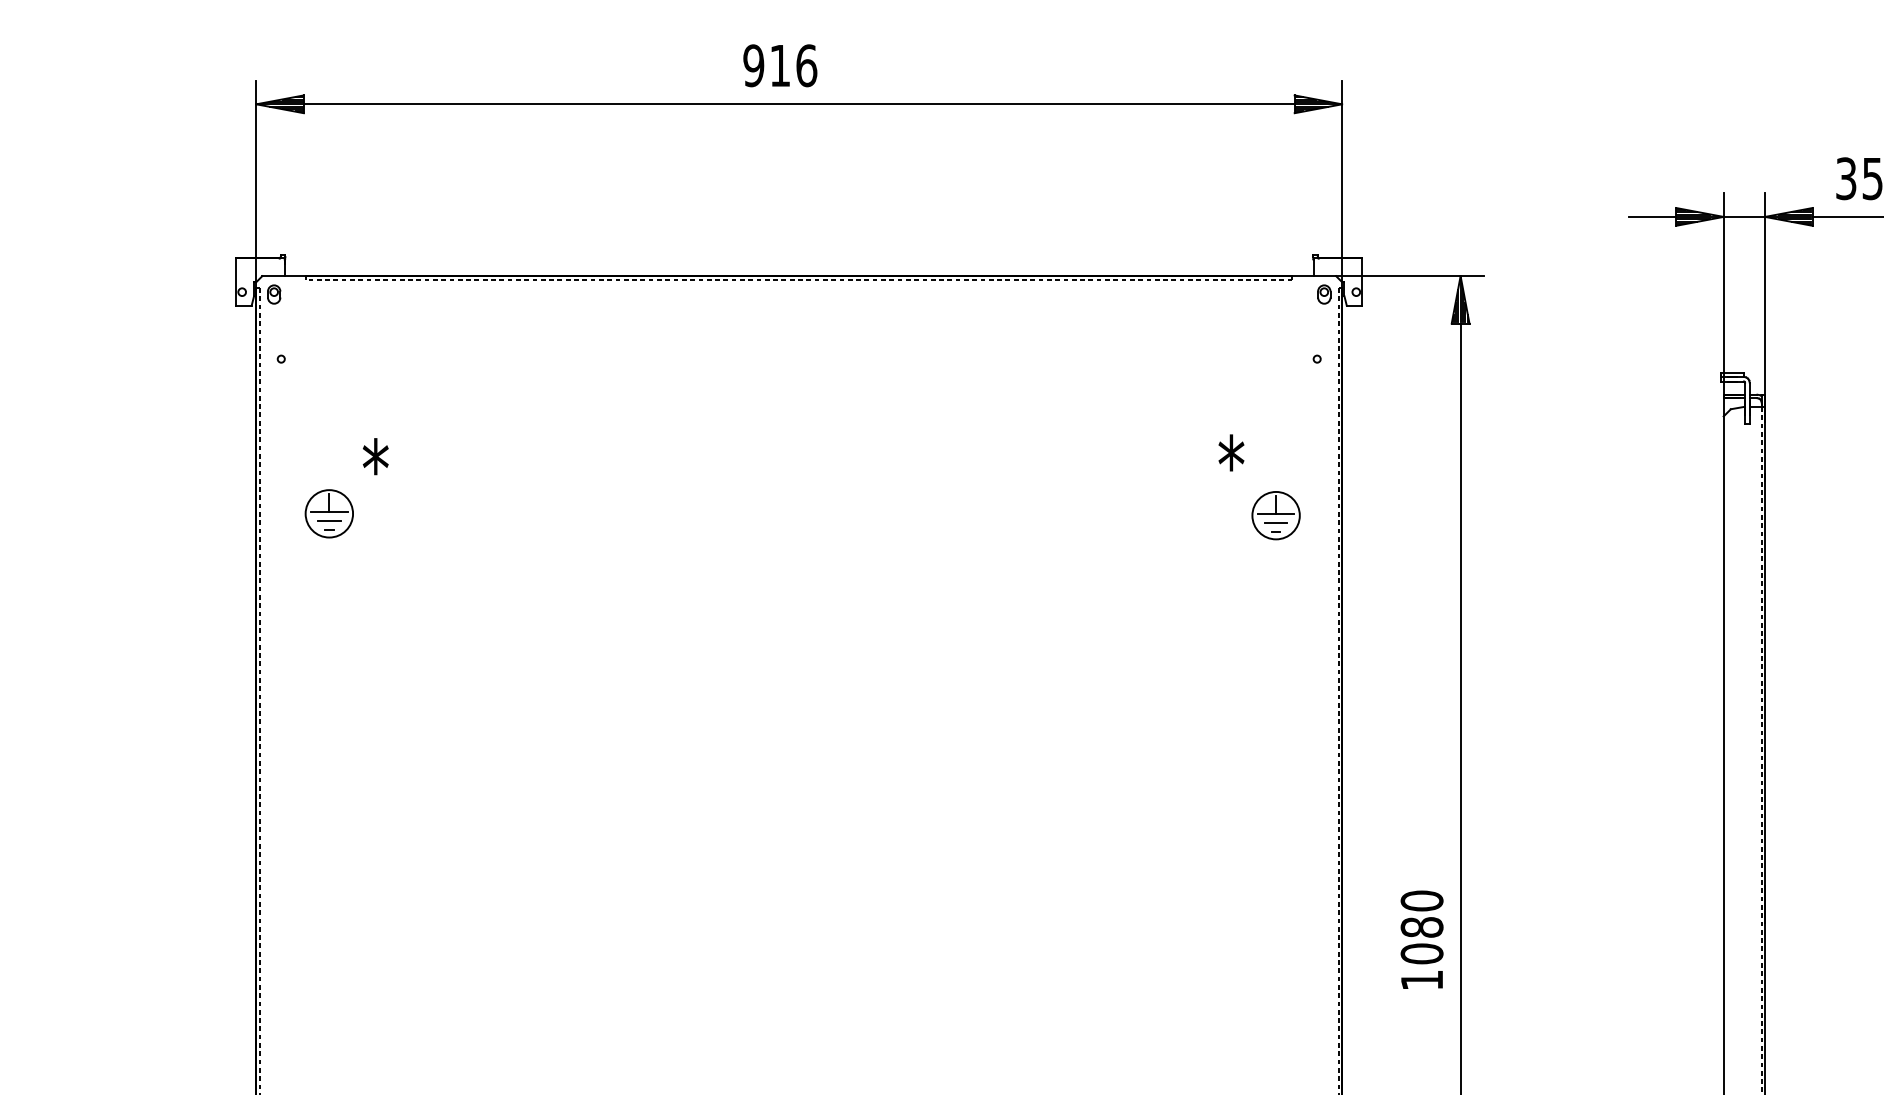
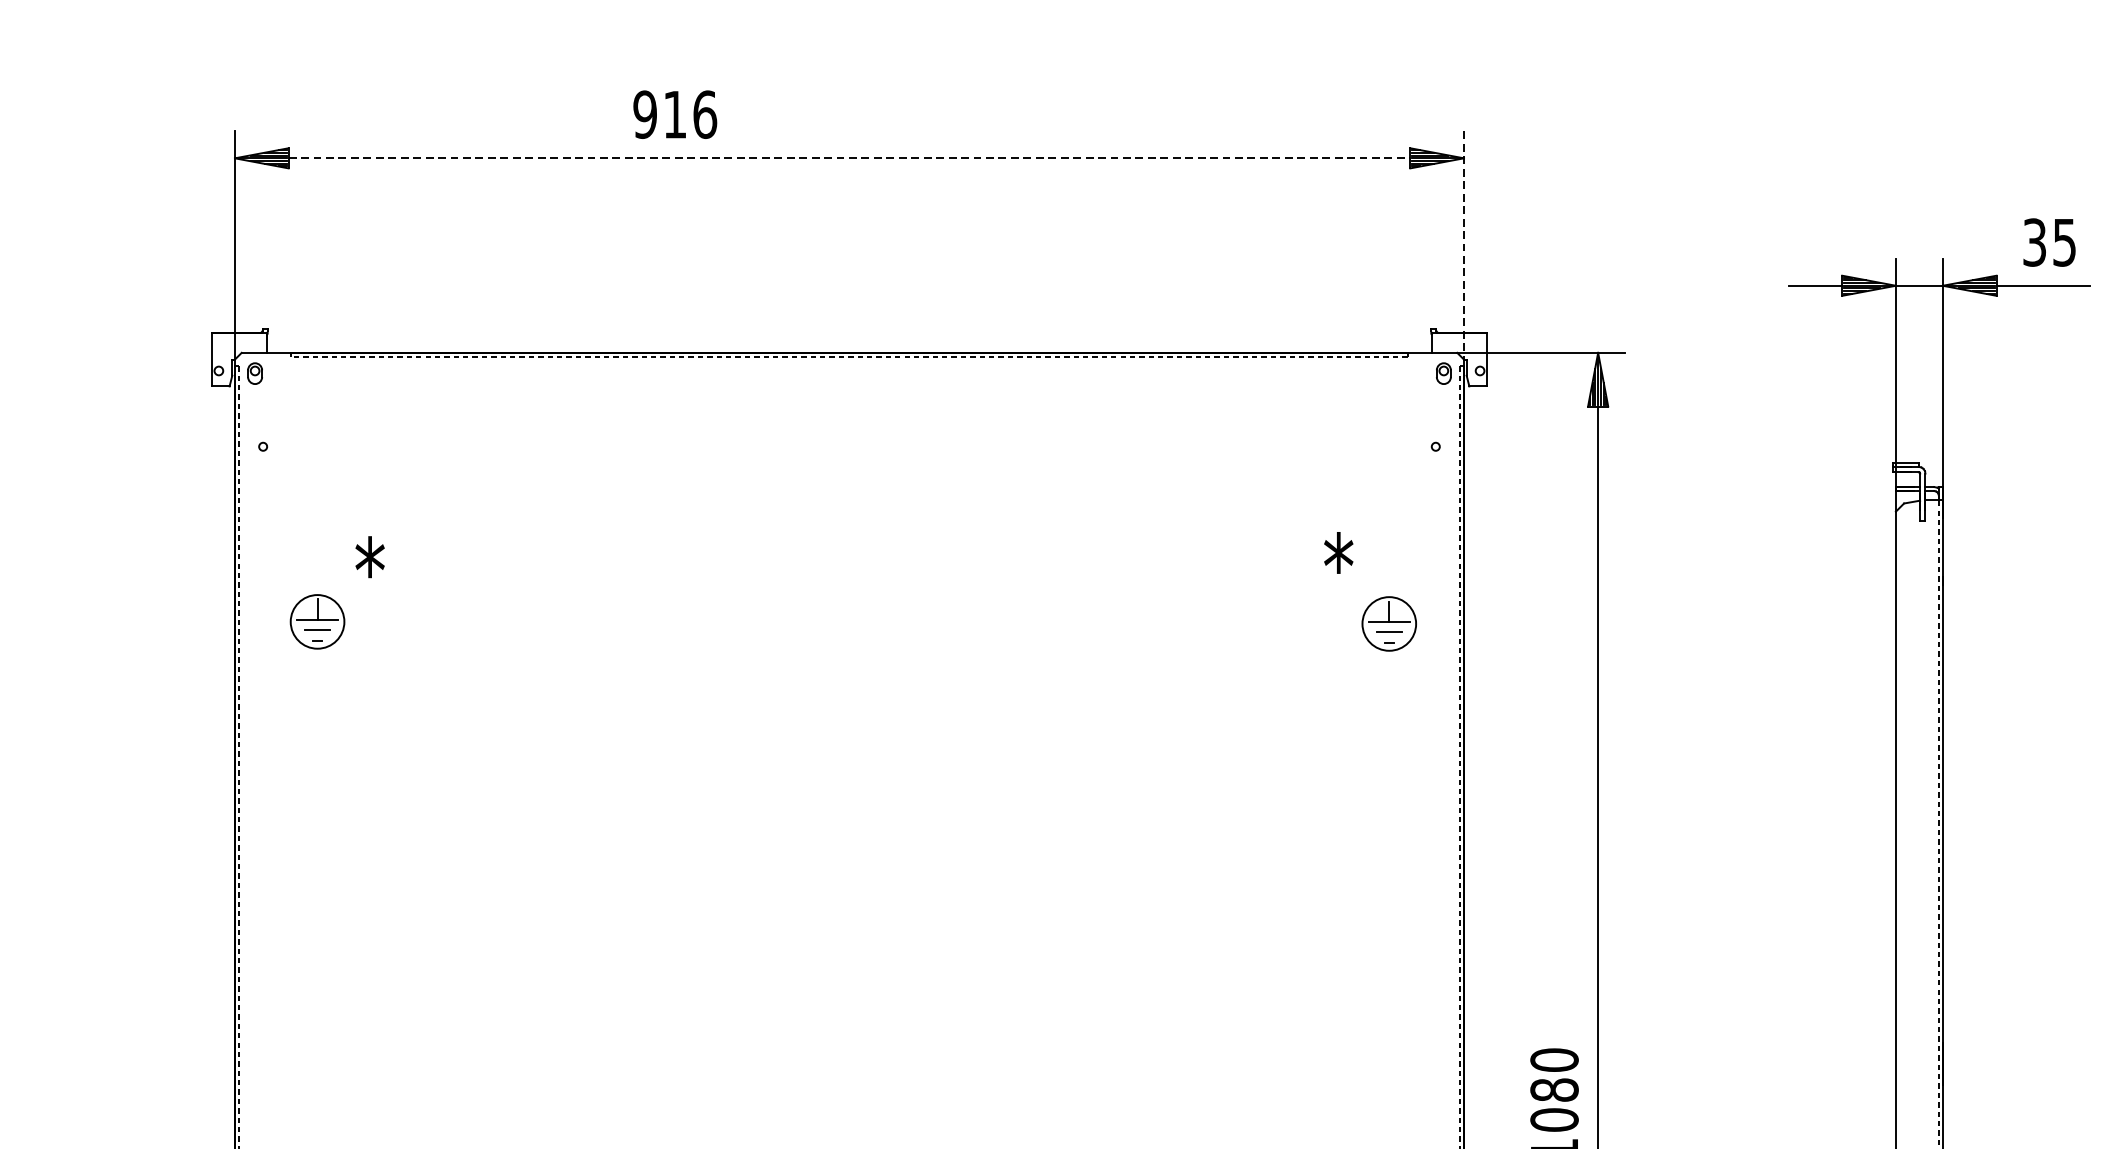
text: (780, 65) -> (675, 114), moved
line: (799, 104) -> (849, 158), solid -> dashed
line: (1342, 181) -> (1464, 245), solid -> dashed

